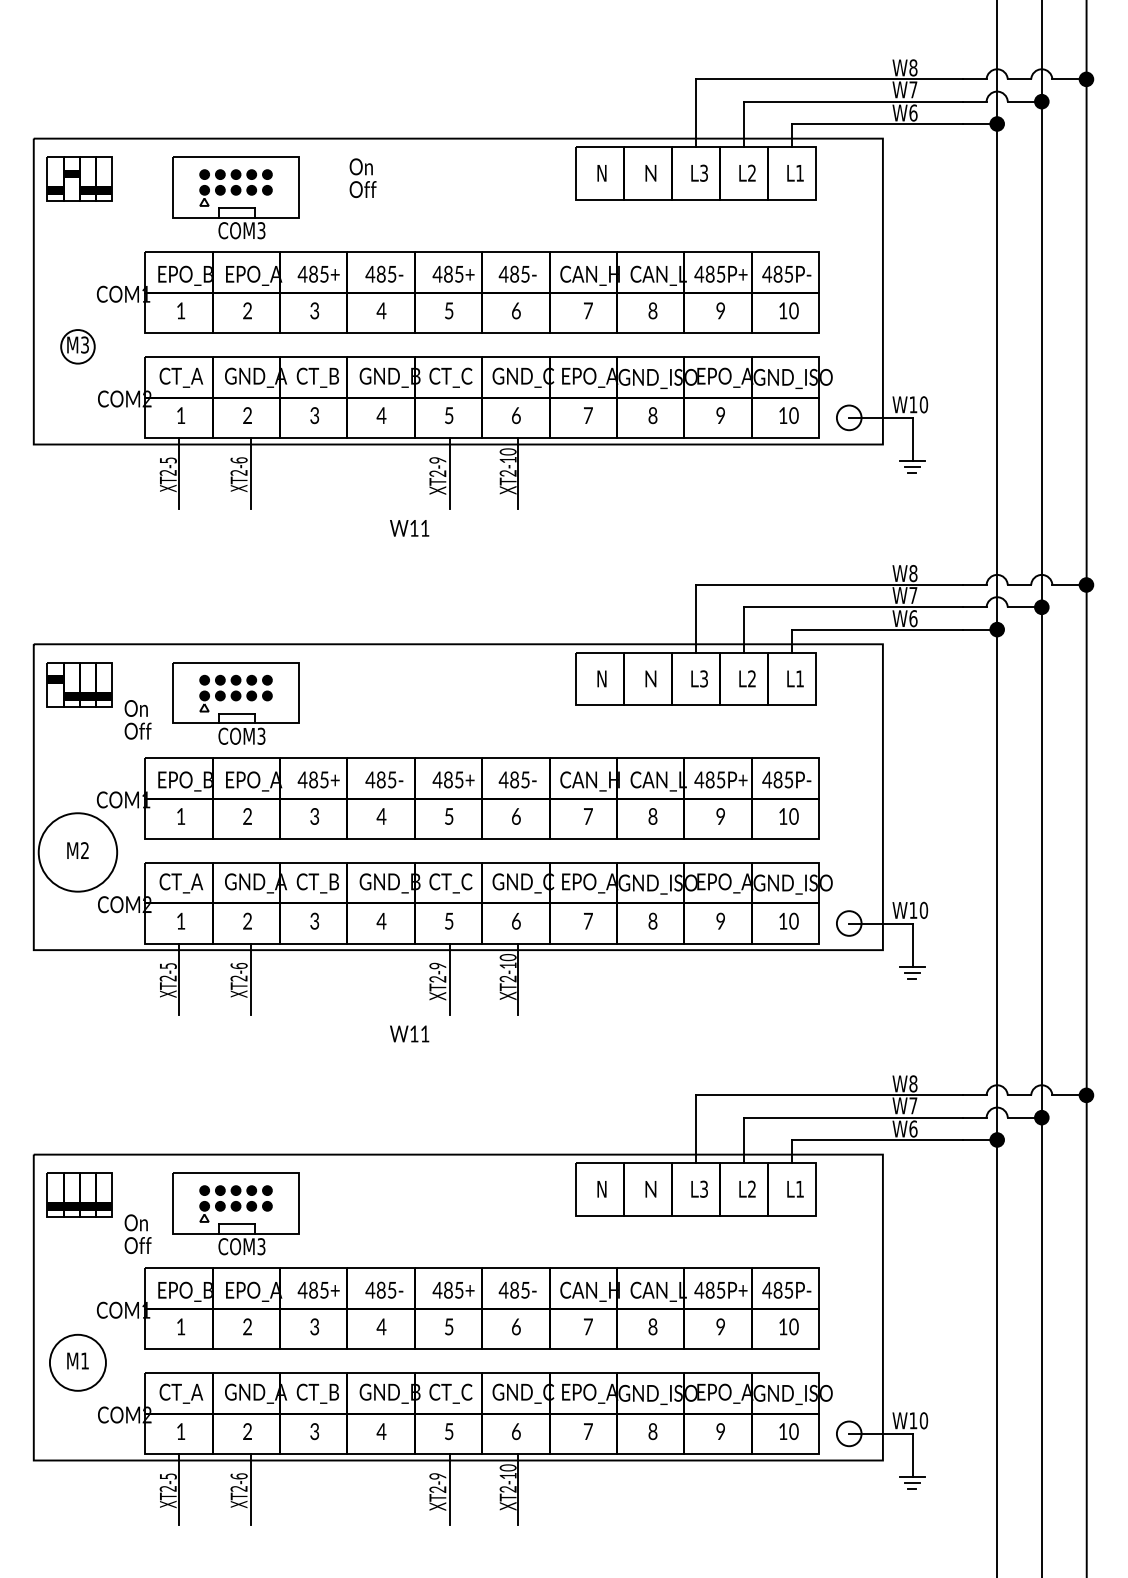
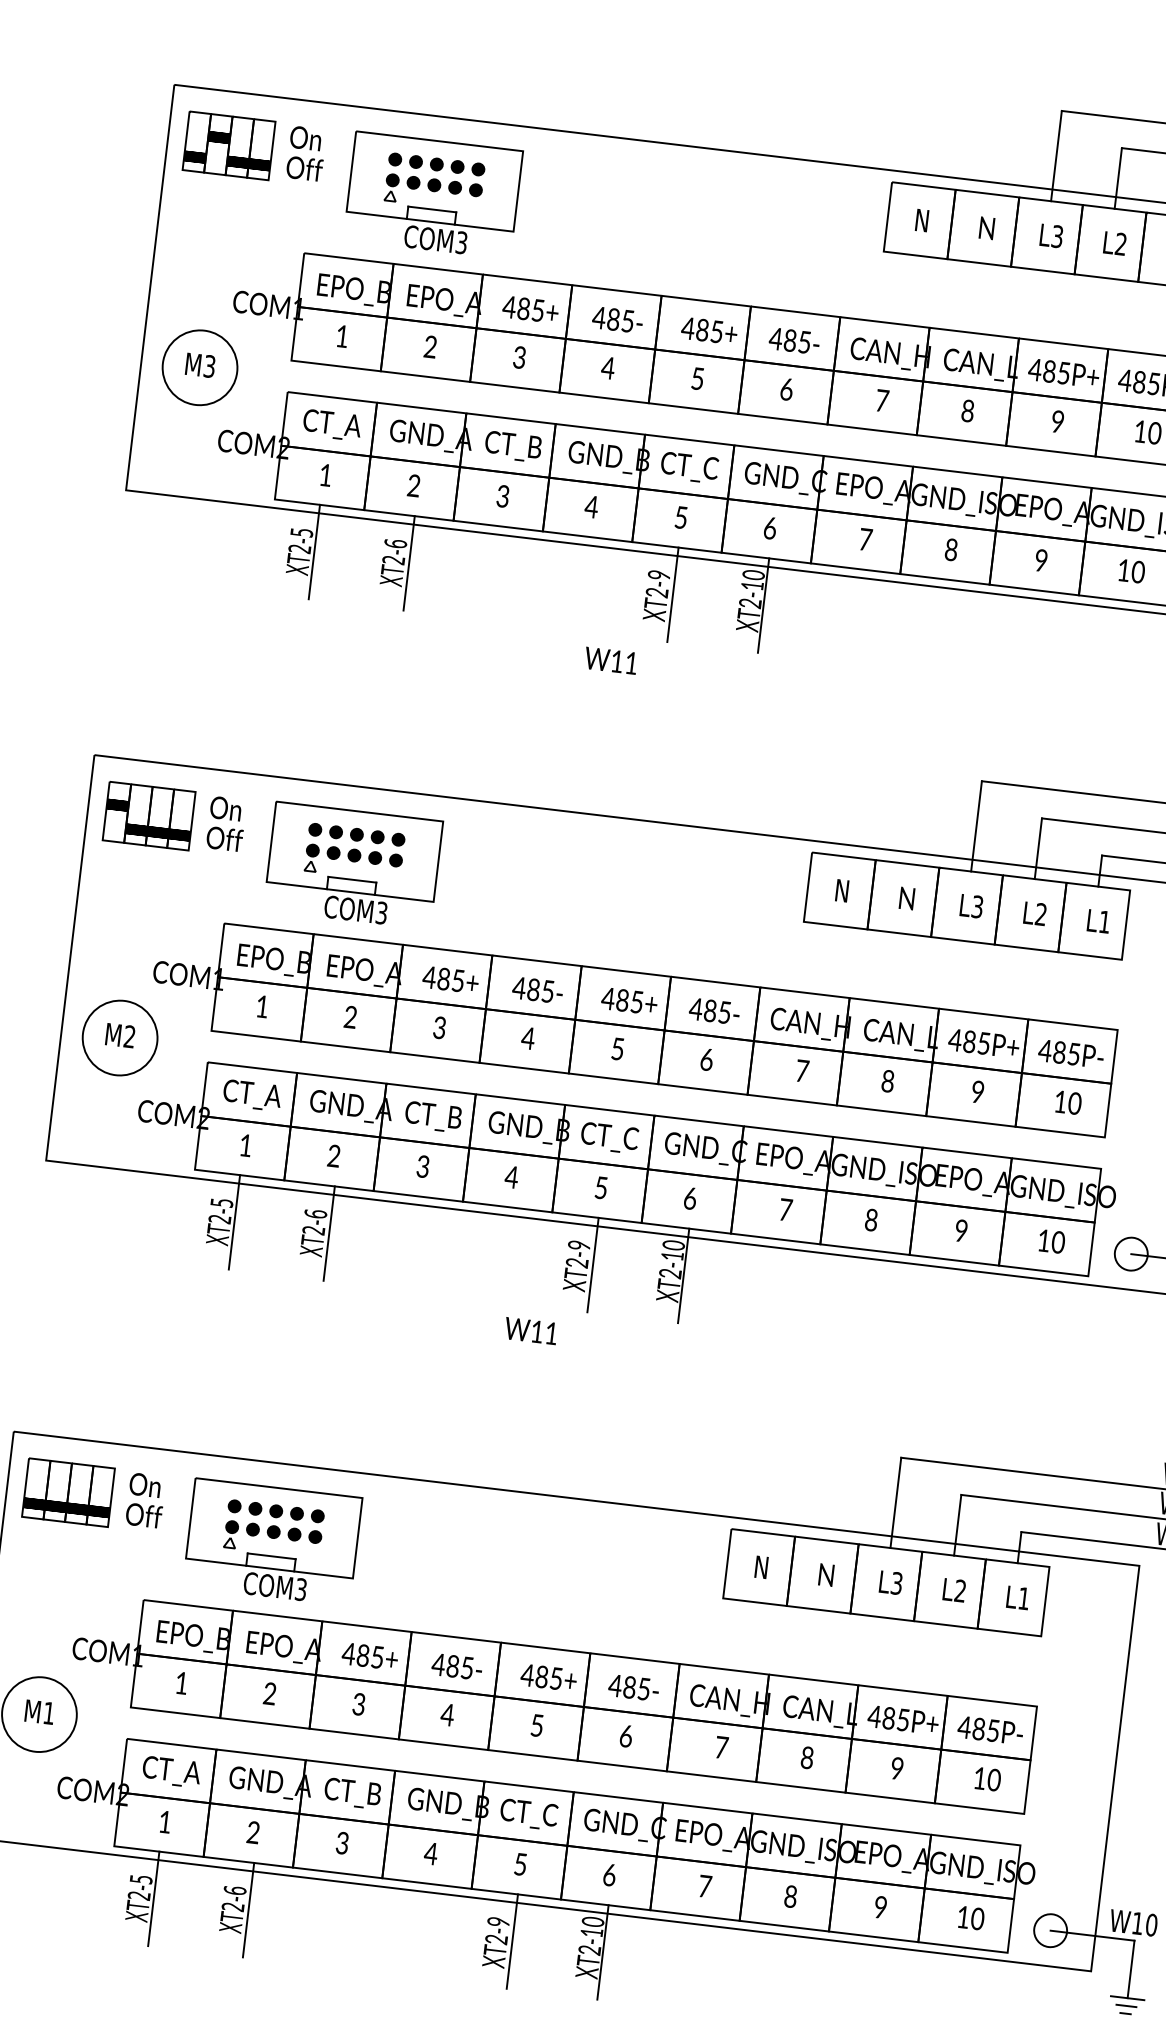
text: (362, 177) -> (305, 152), moved
circle: (77, 346) -> (199, 367), size x1.67
text: (137, 719) -> (225, 823), moved
circle: (77, 852) -> (119, 1038), size x0.71
text: (137, 1233) -> (145, 1499), moved

